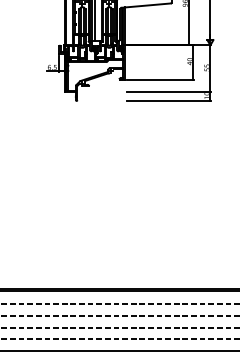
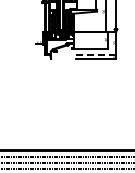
line: (170, 91) -> (96, 54), solid -> dashed

